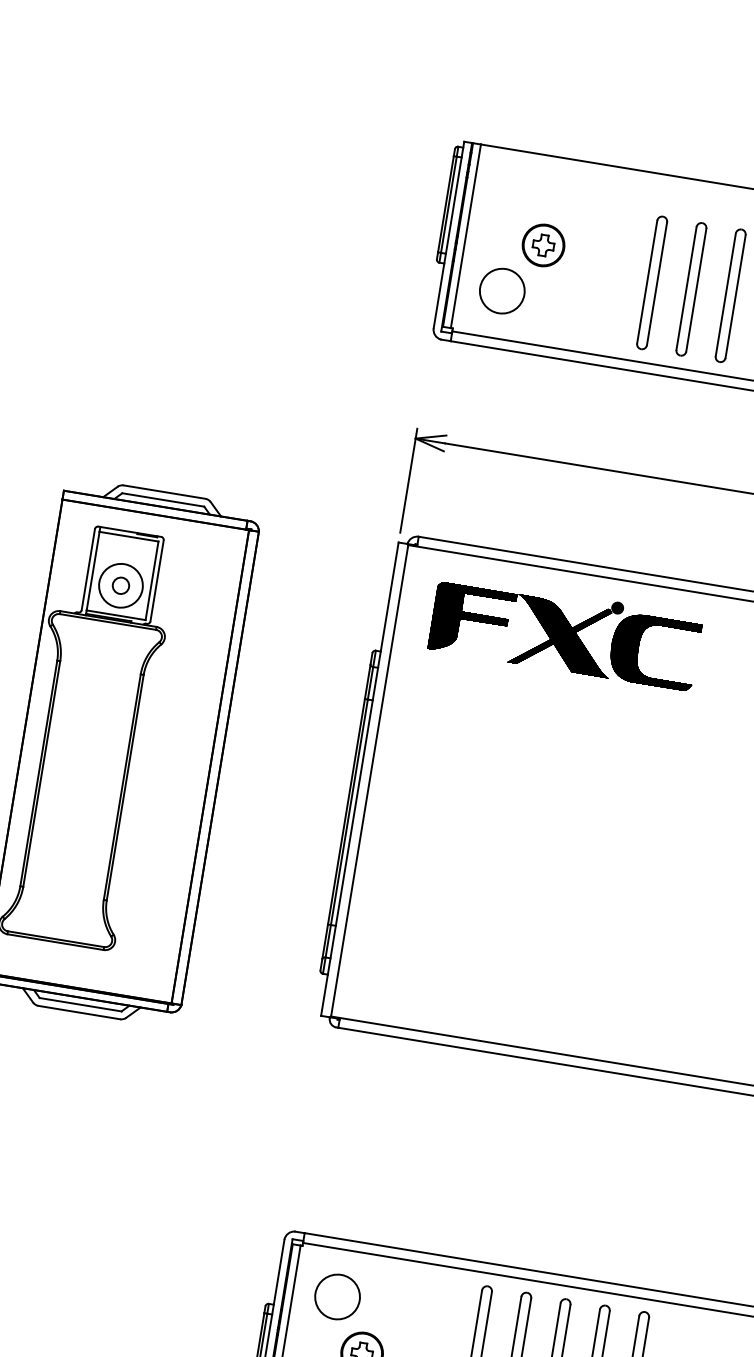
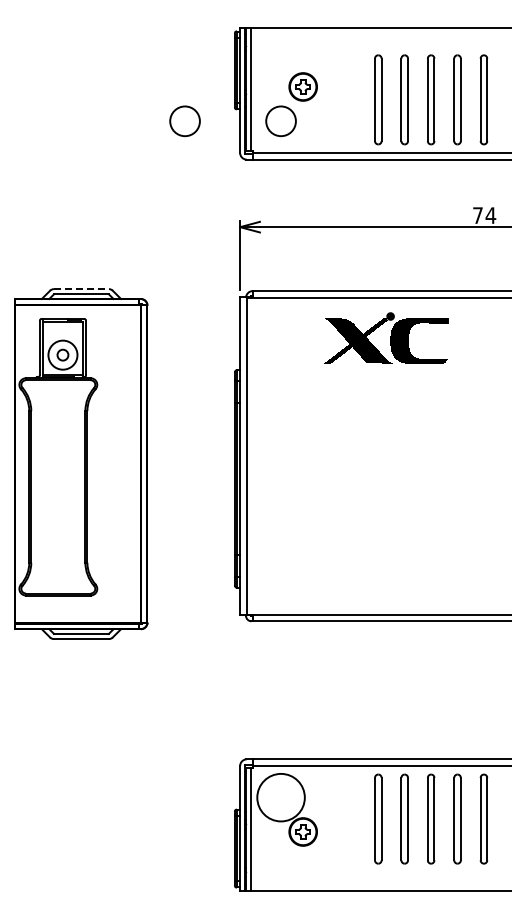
circle: (358, 267) -> (184, 121), added
line: (164, 492) -> (81, 289), solid -> dashed
hatch: (471, 620) -> (296, 340), removed
circle: (336, 1296) -> (280, 797), size x1.6

